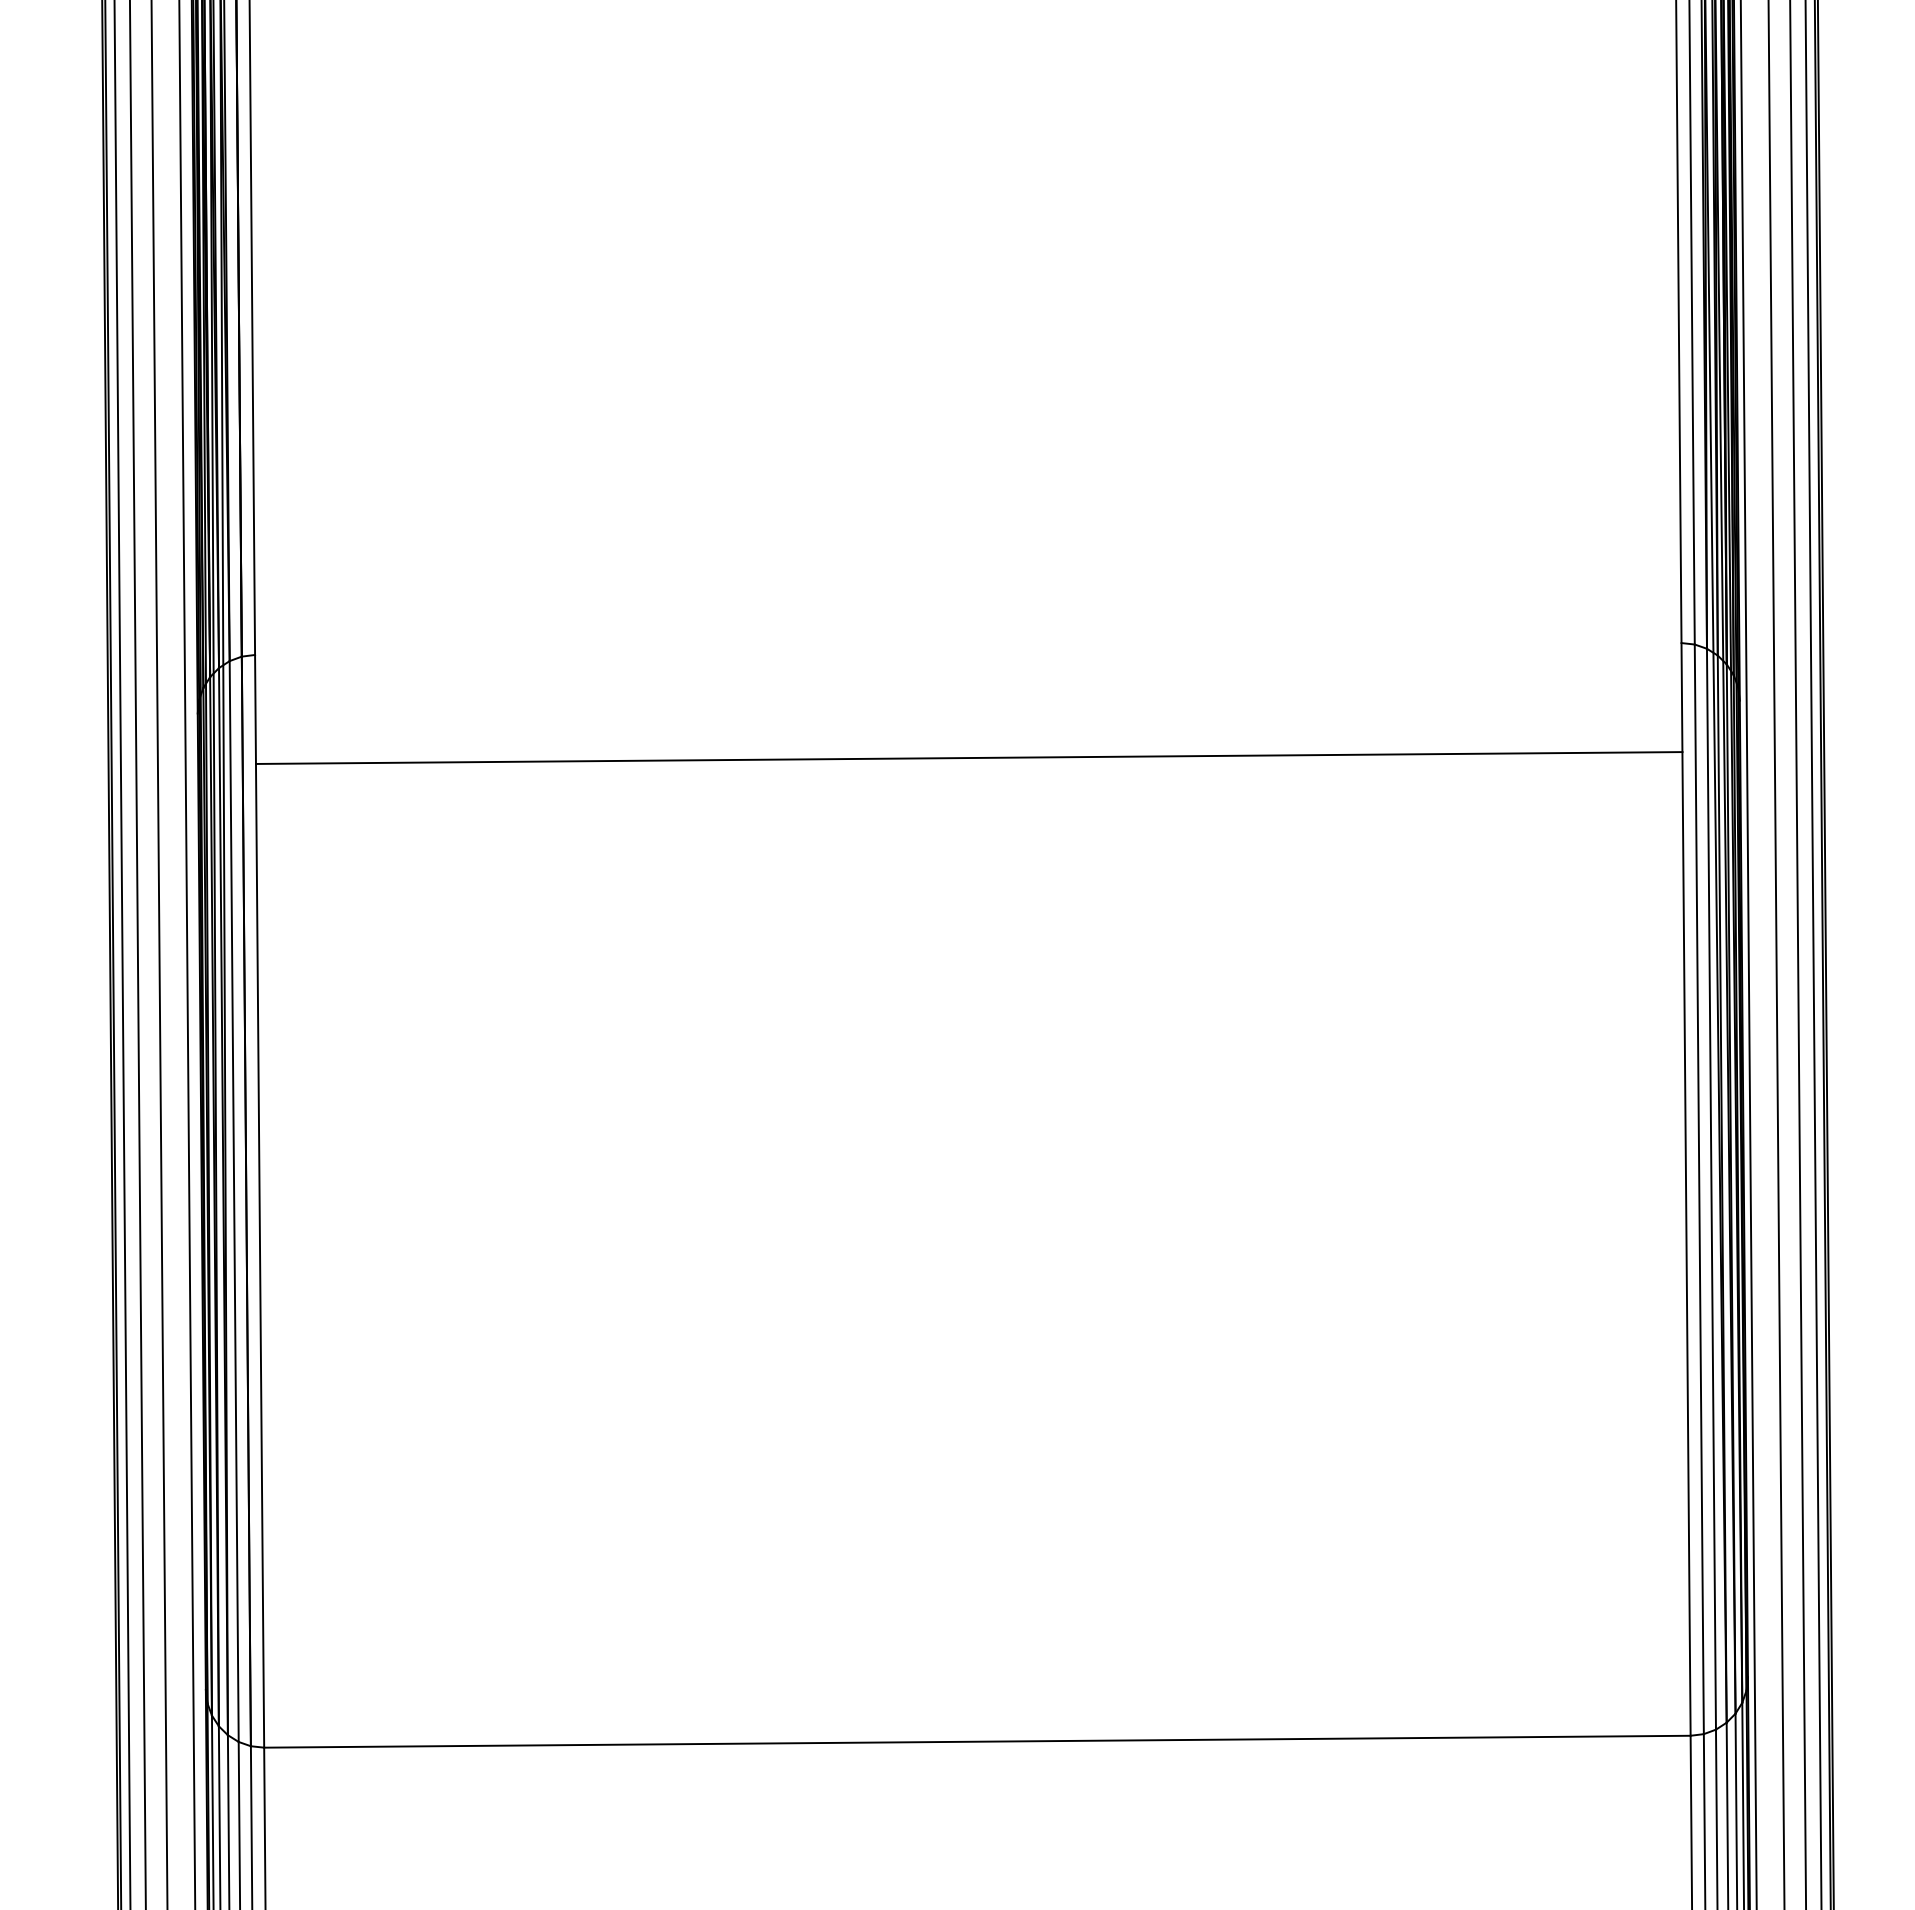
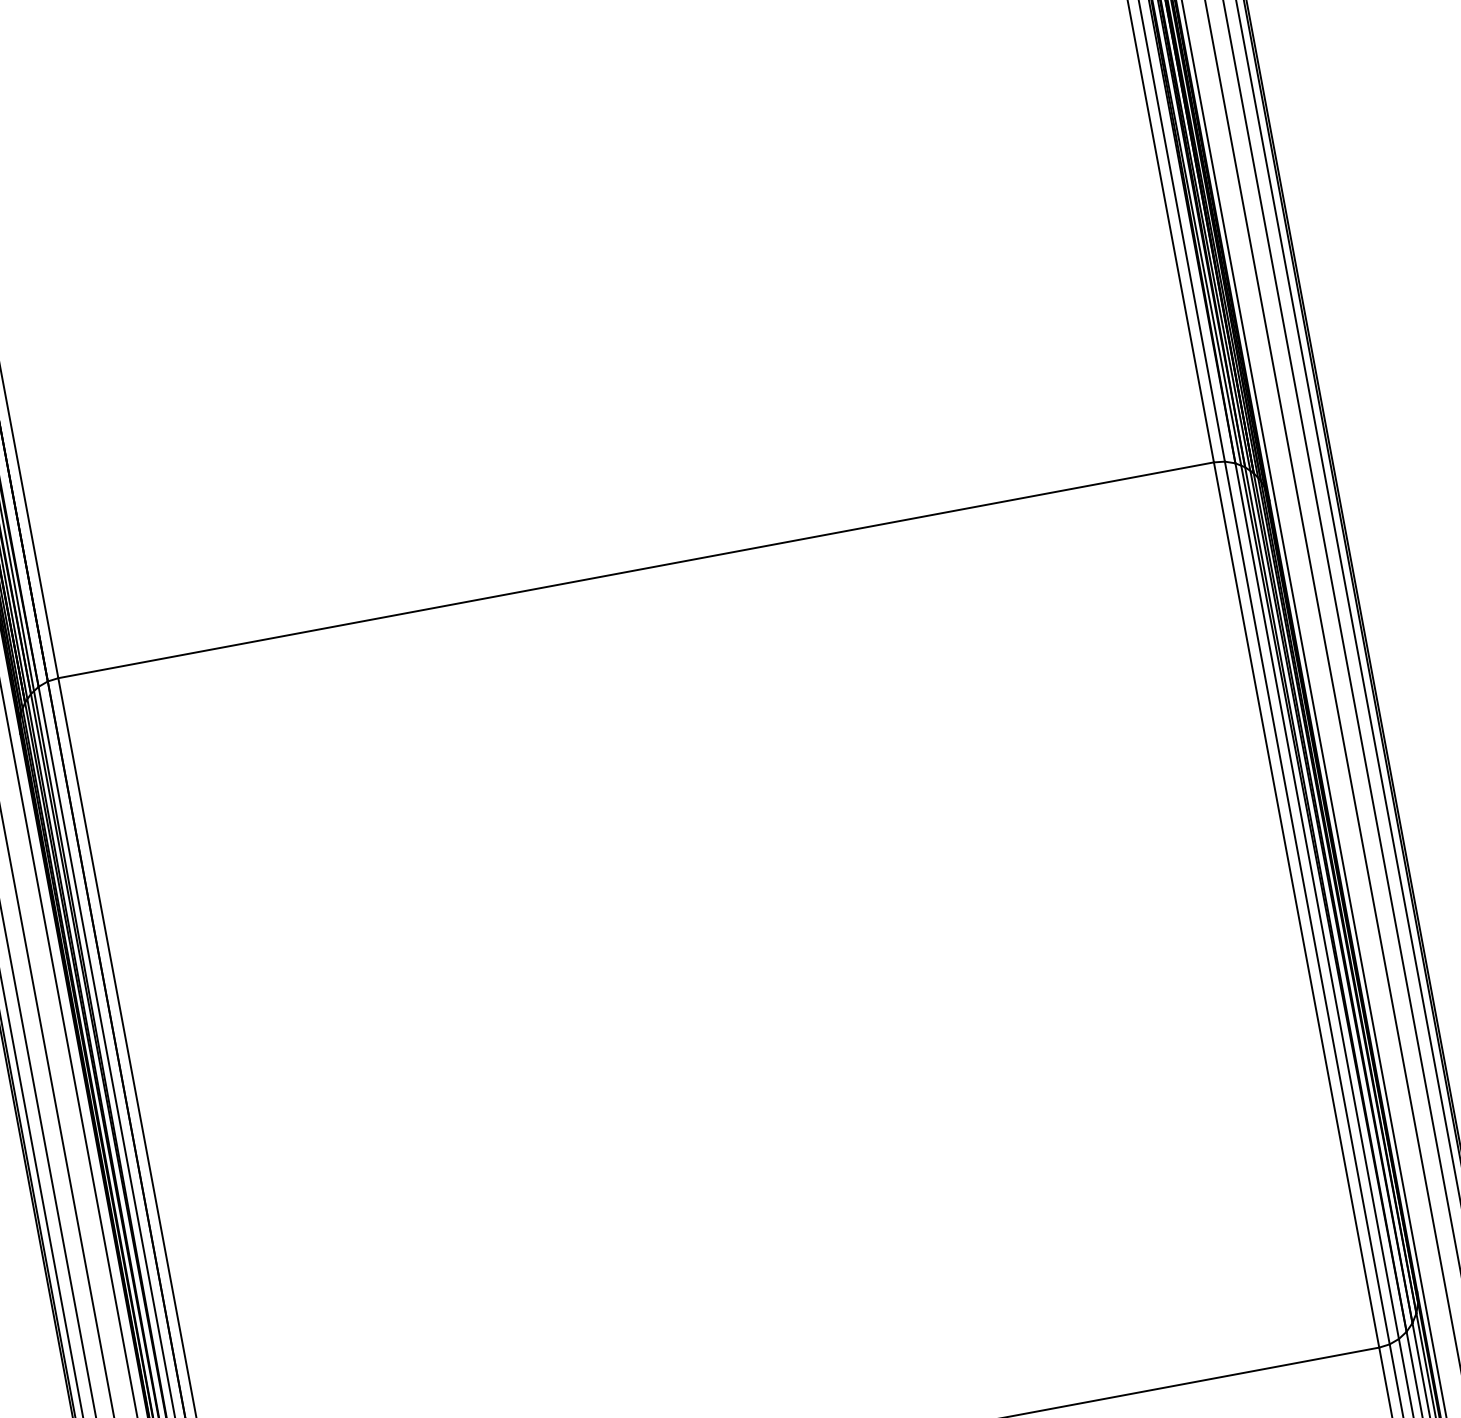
line: (969, 757) -> (636, 569), moved

